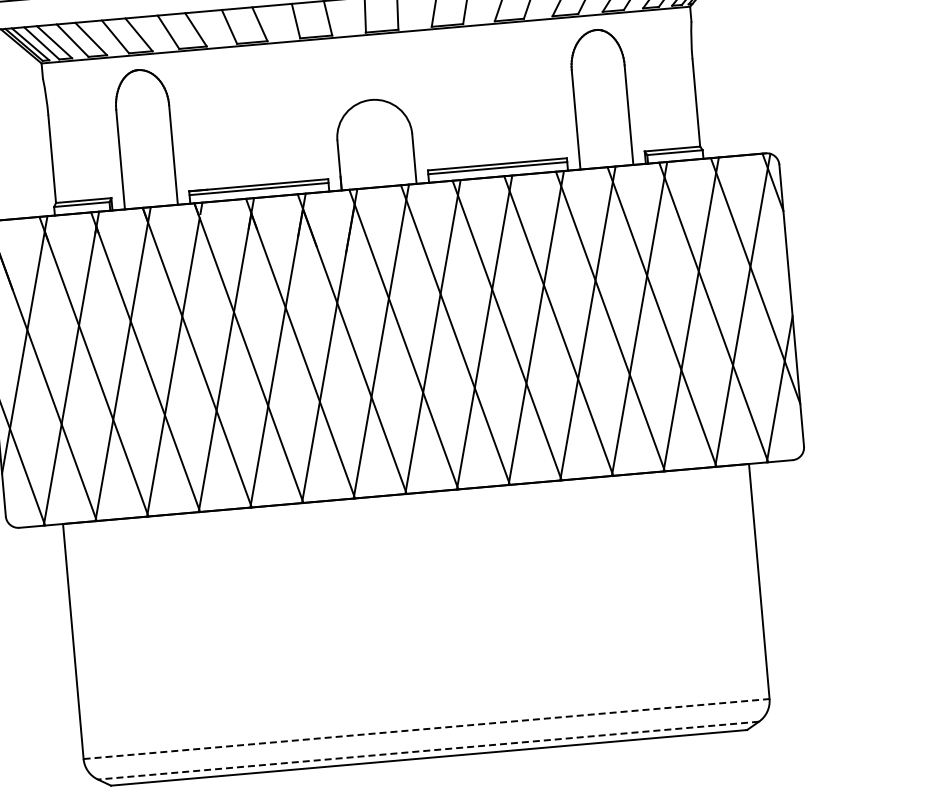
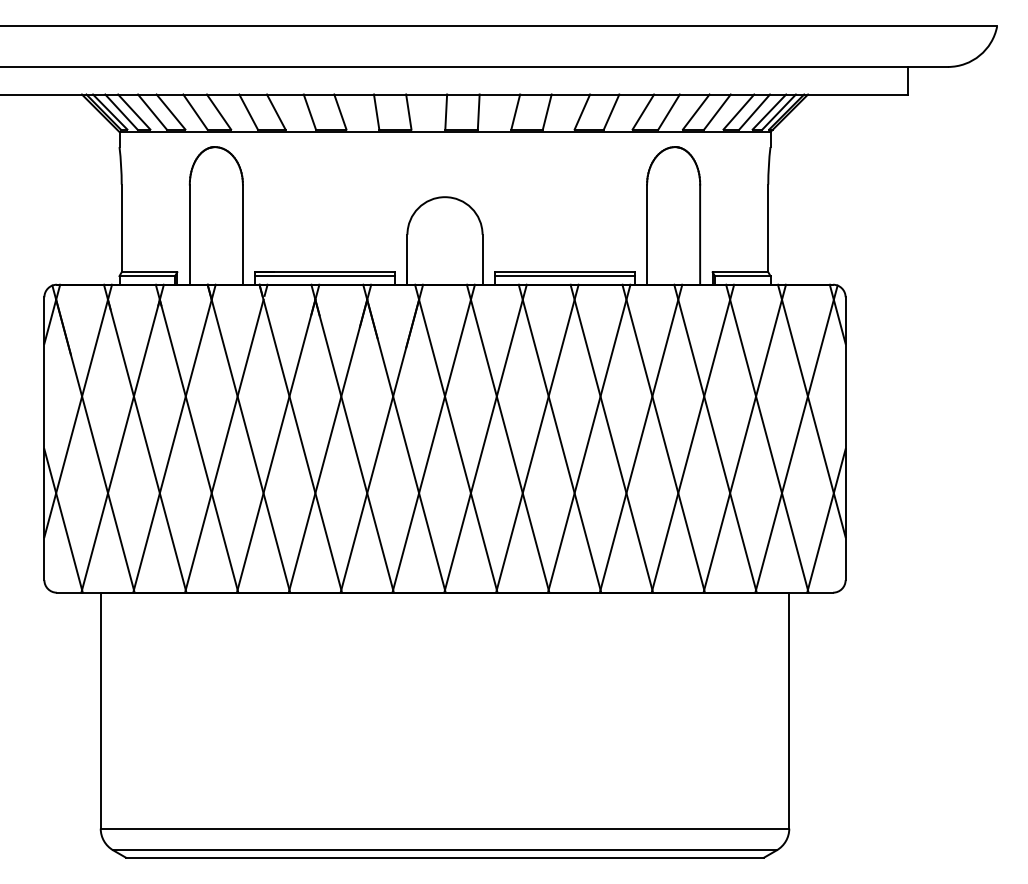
line: (427, 728) -> (445, 828), dashed -> solid
line: (428, 750) -> (445, 850), dashed -> solid

